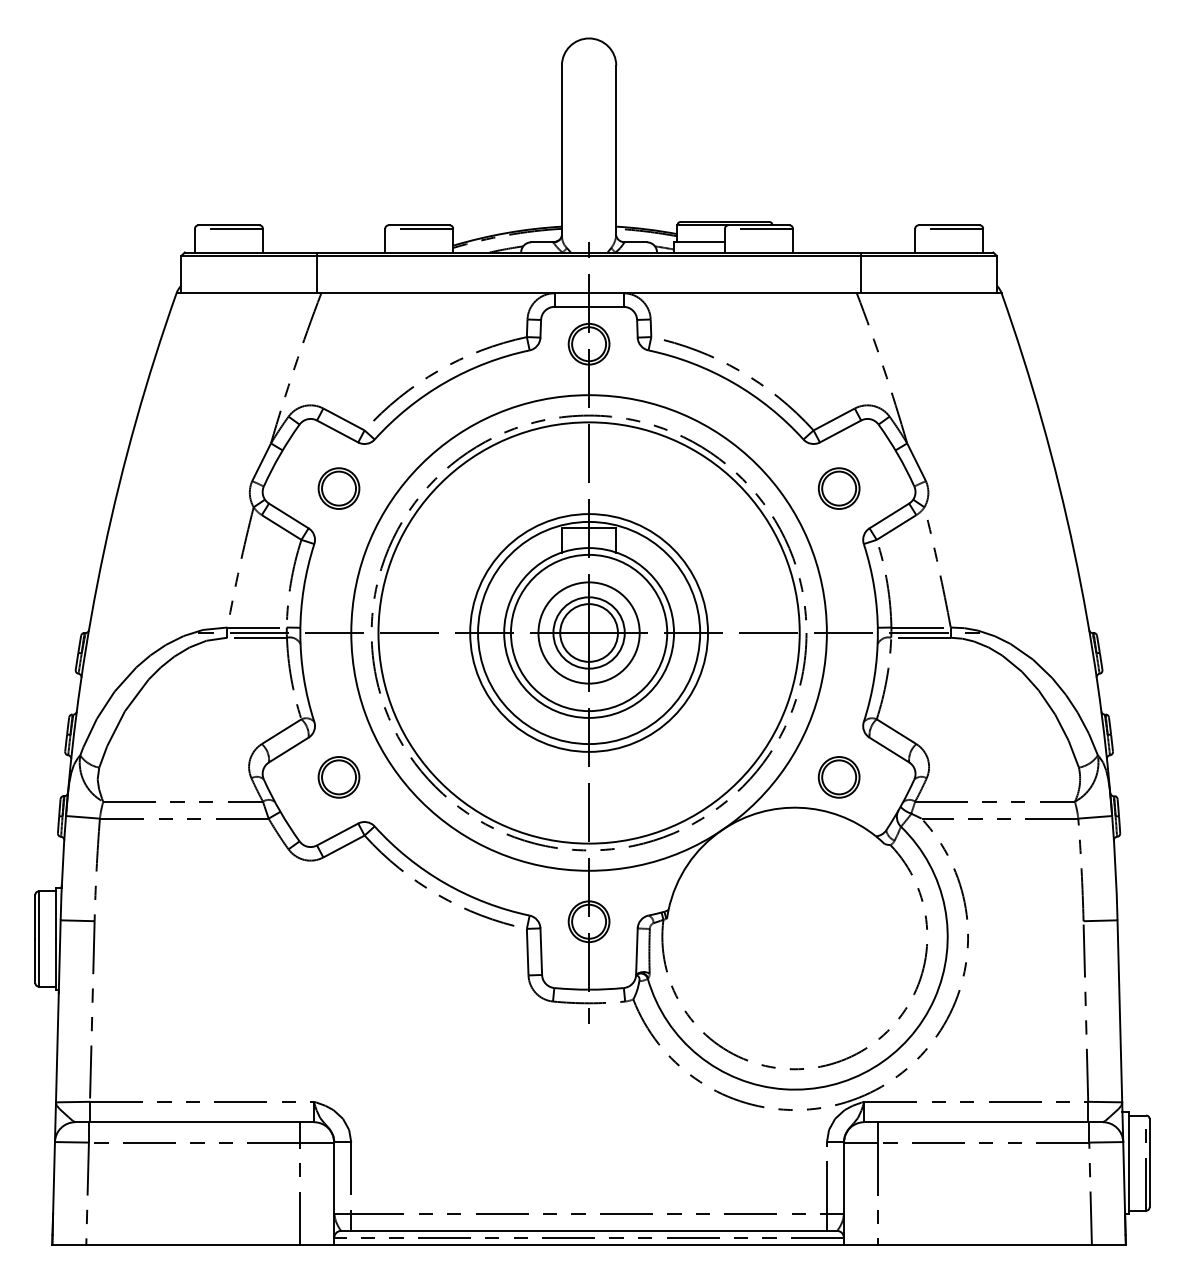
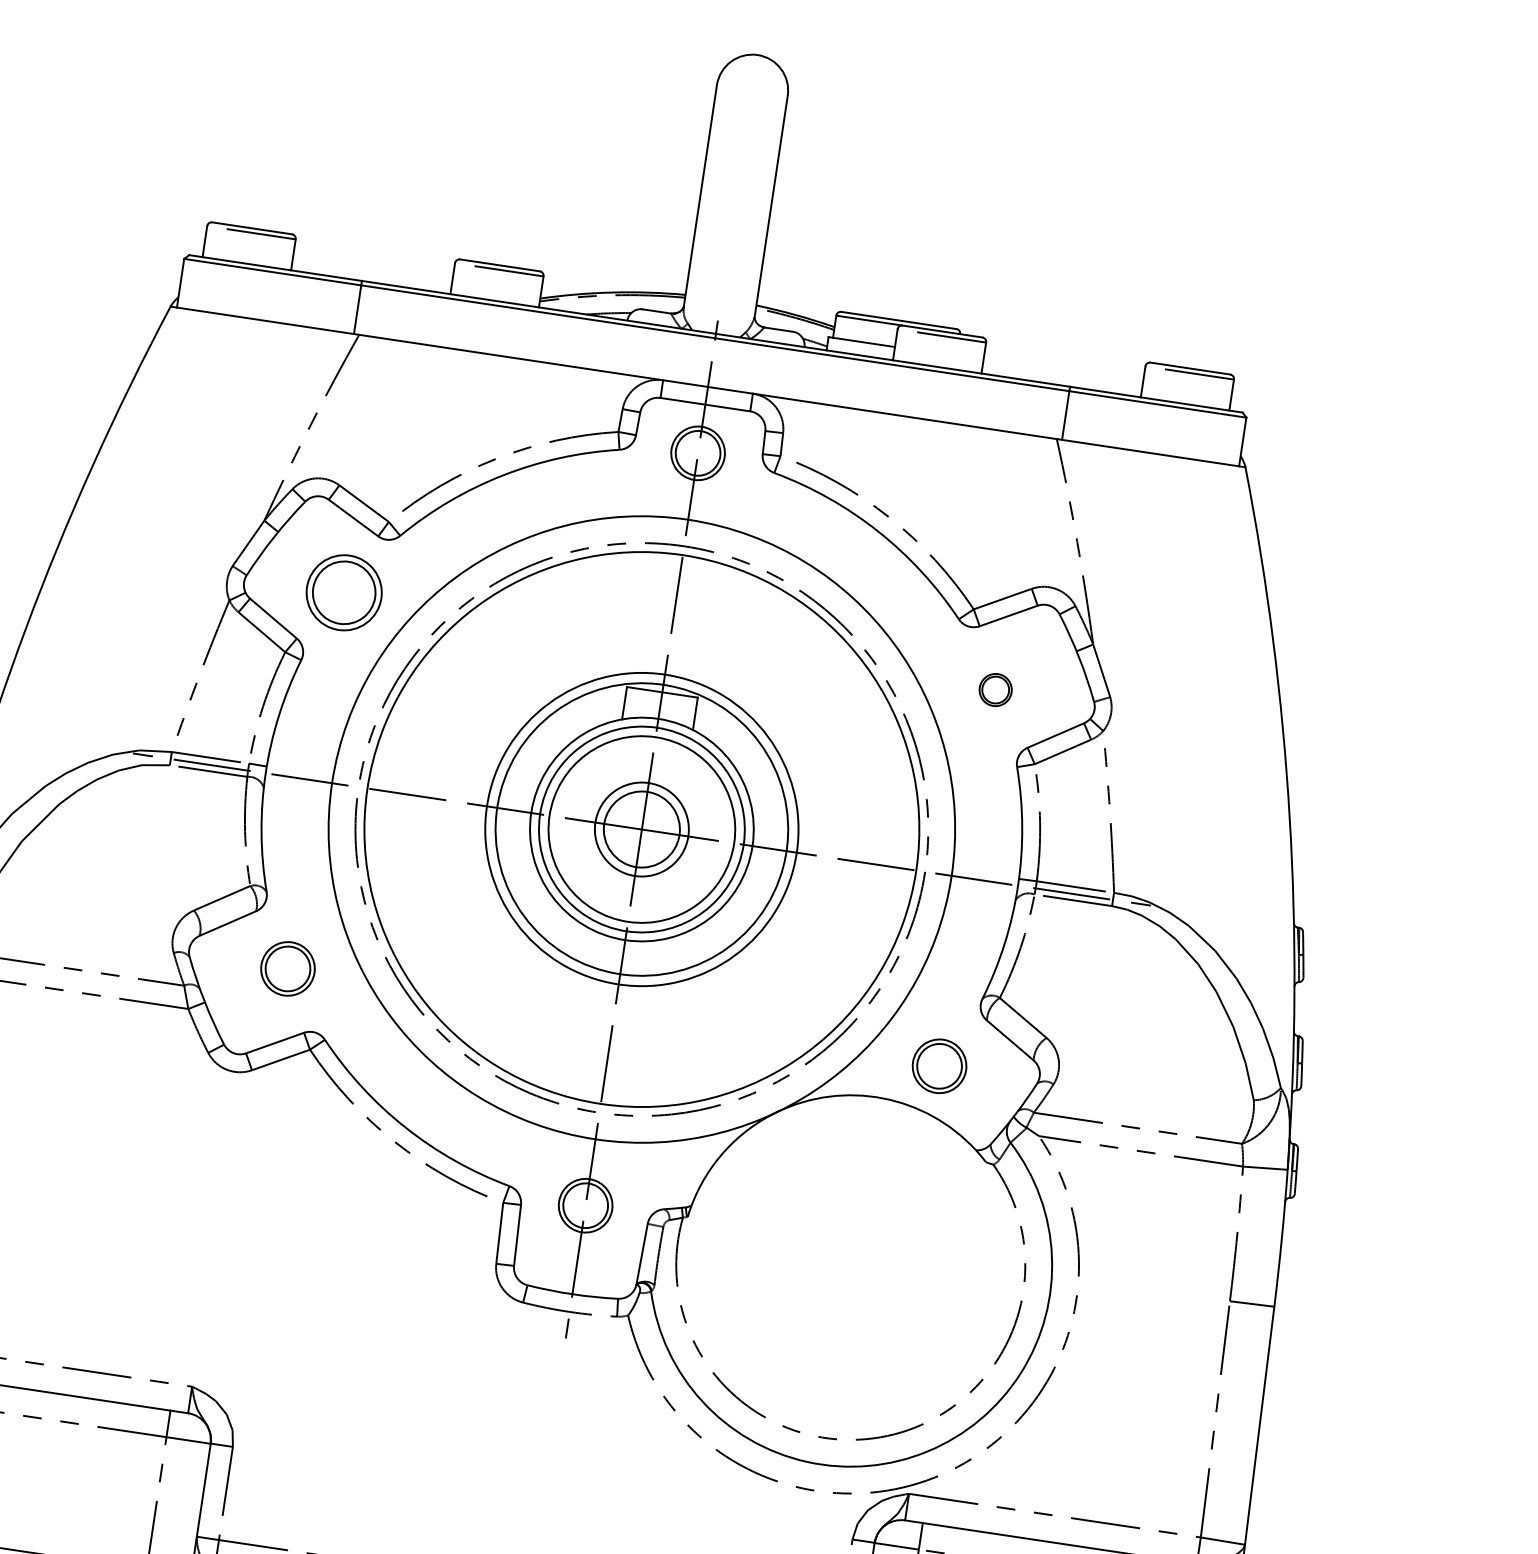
part: (338, 488) -> (343, 592), size x1.4
part: (838, 488) -> (994, 689), size x0.6
circle: (588, 632) -> (641, 828), size x1.4

